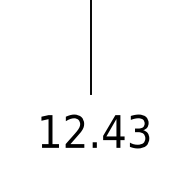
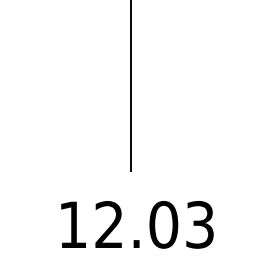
text: (113, 131) -> (163, 224), 12.43 -> 12.03

